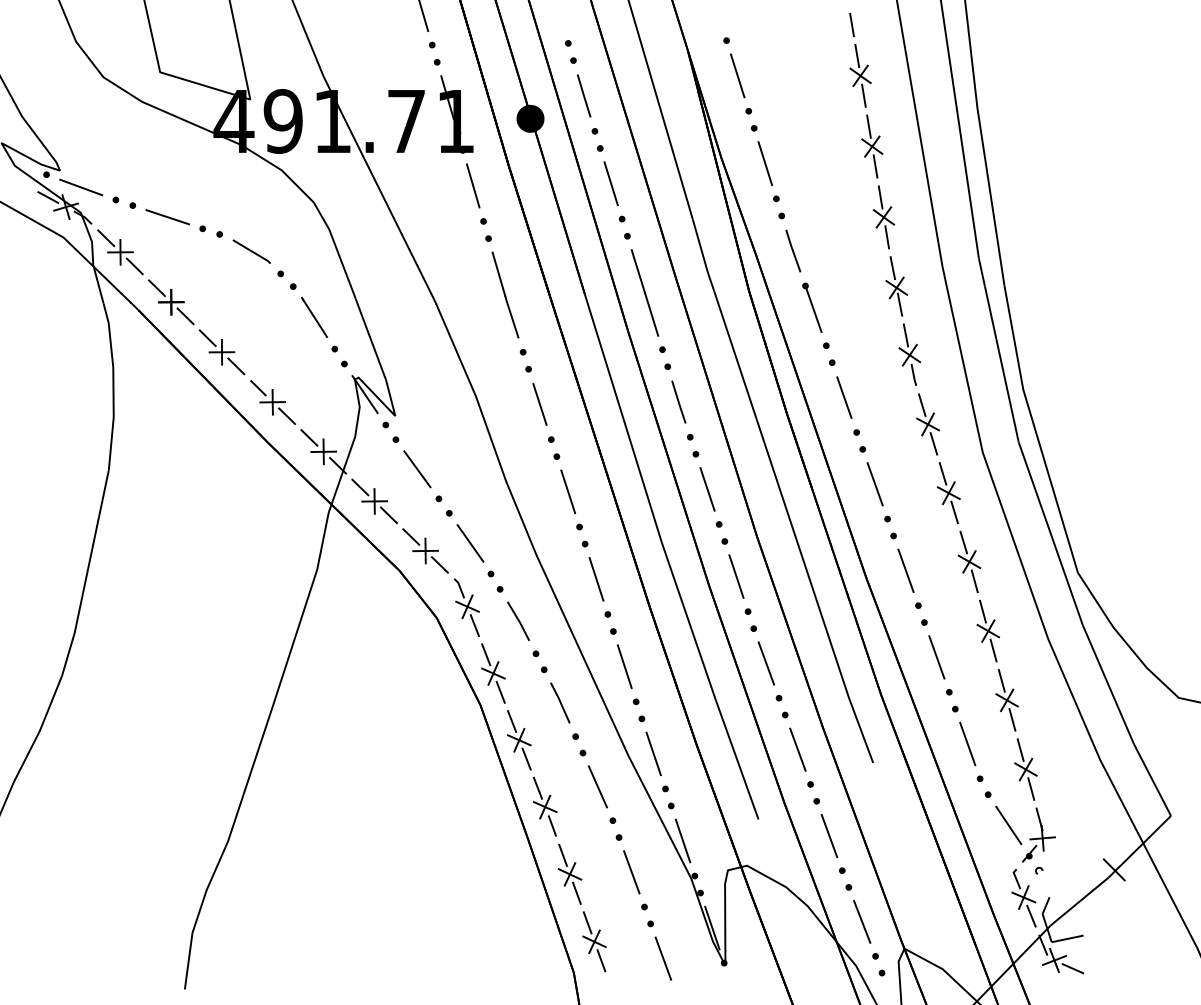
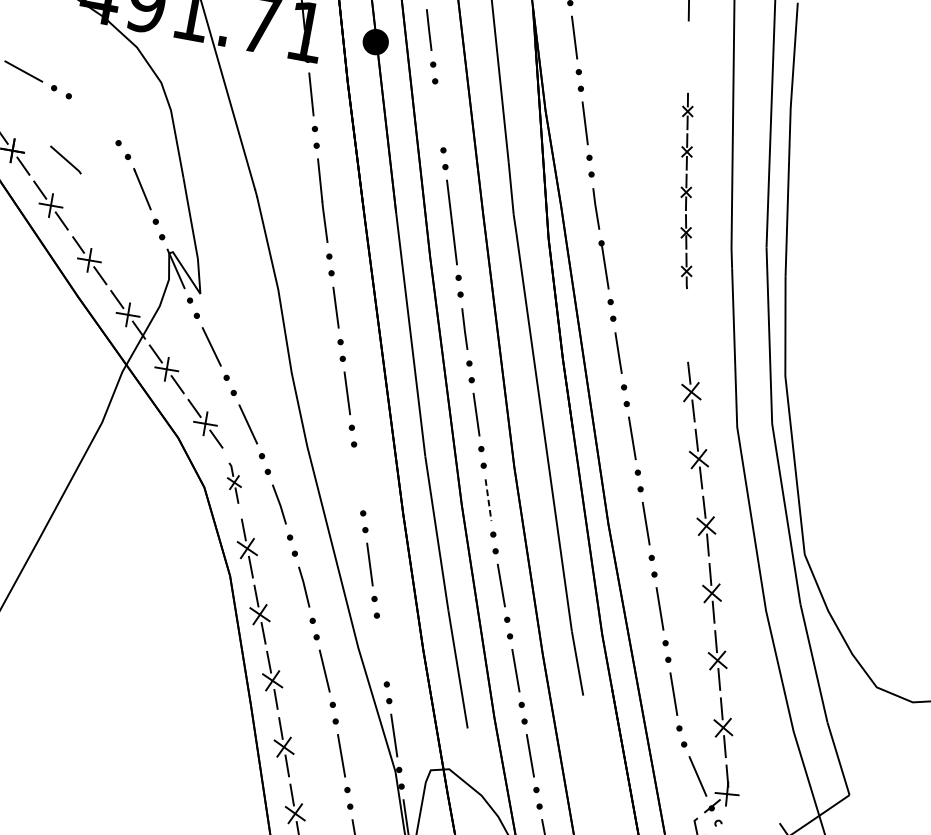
line: (610, 183) -> (438, 115), removed
part: (884, 214) -> (686, 190), size x0.6
line: (251, 251) -> (65, 159), moved
line: (736, 577) -> (488, 501), solid -> dashed
line: (596, 578) -> (358, 478), removed
part: (466, 607) -> (233, 482), size x0.7
line: (653, 753) -> (381, 649), removed

